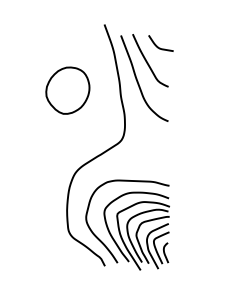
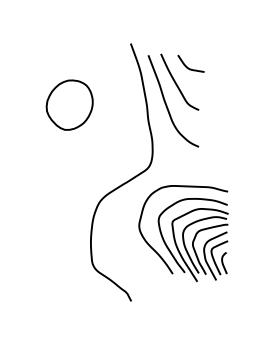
part: (67, 90) -> (69, 104), moved
part: (127, 225) -> (183, 233), moved

